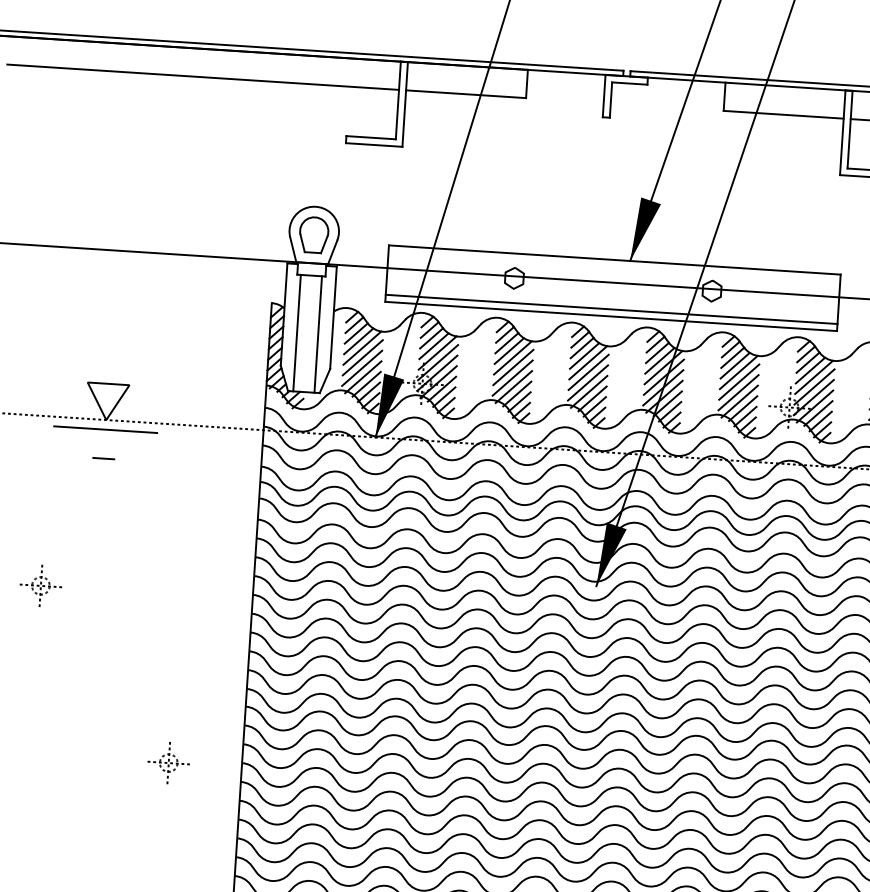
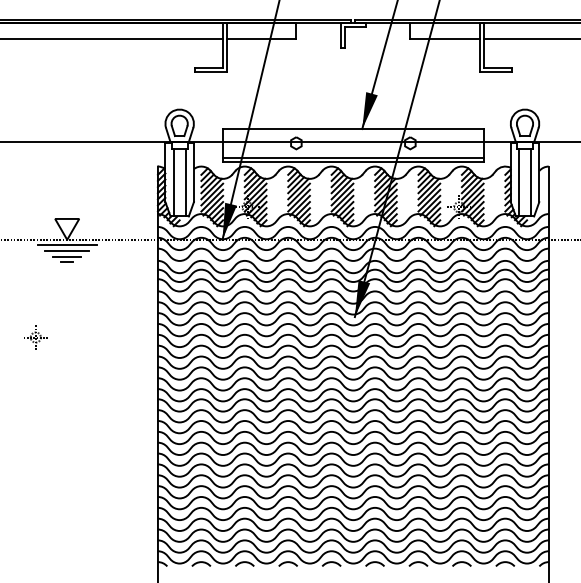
line: (105, 438) -> (67, 250), added
line: (104, 448) -> (67, 256), added
part: (168, 762) -> (115, 434), removed

